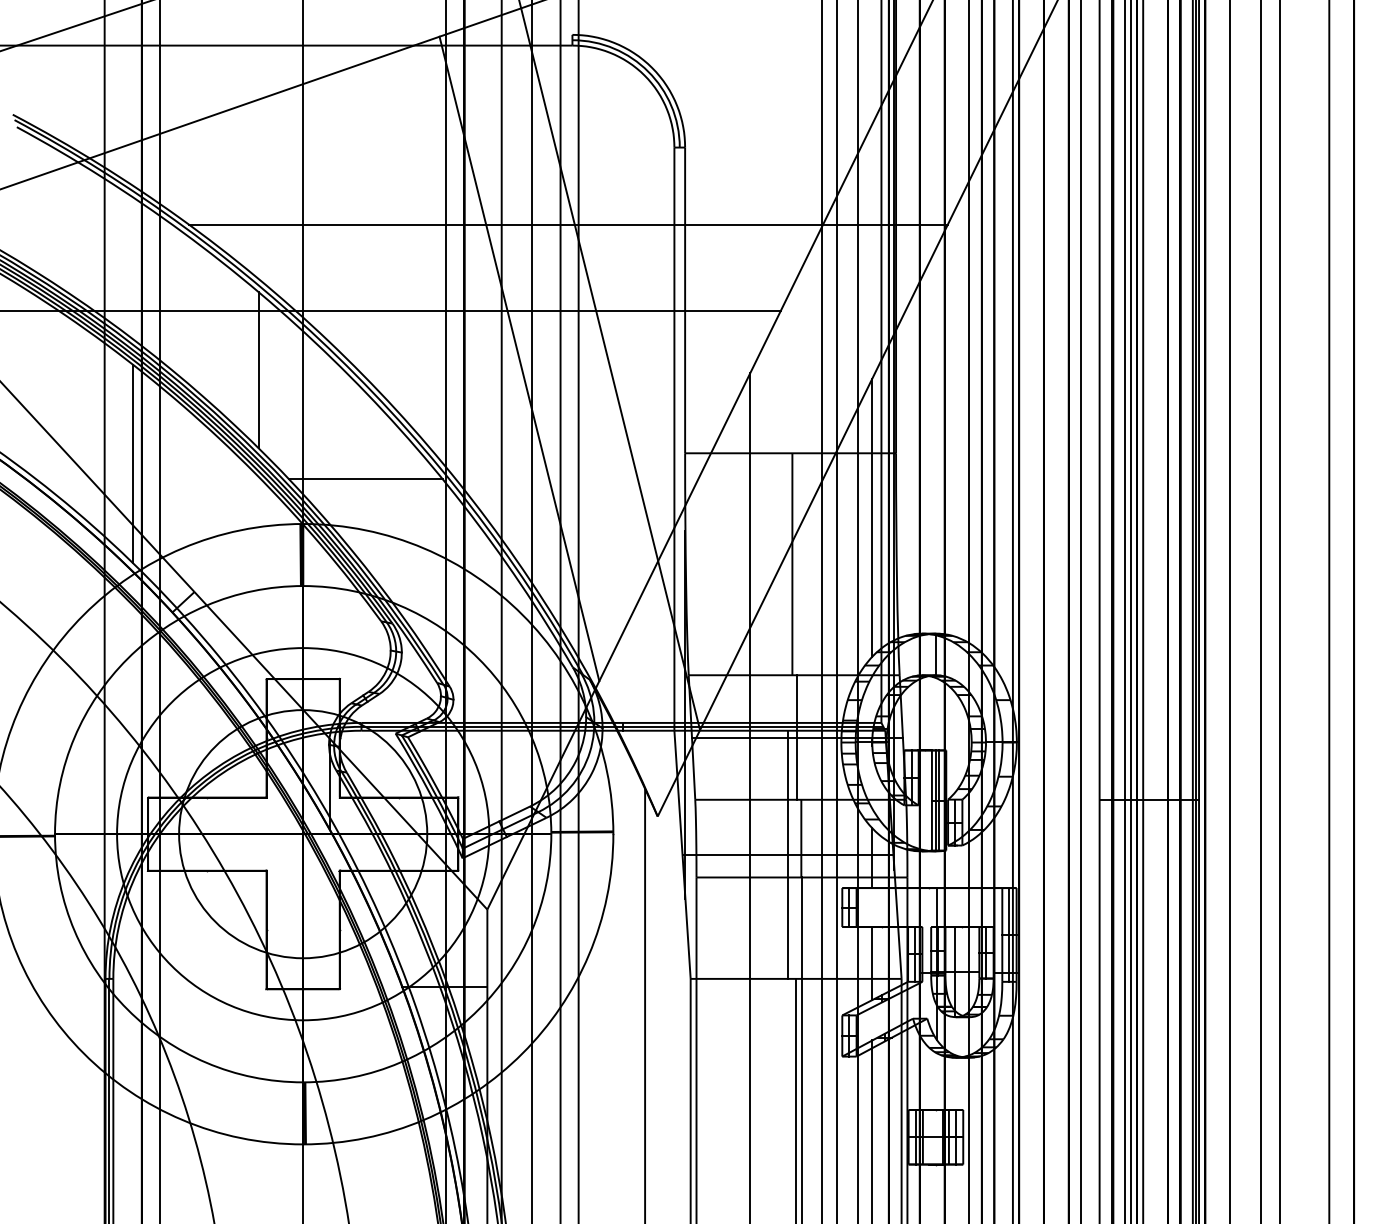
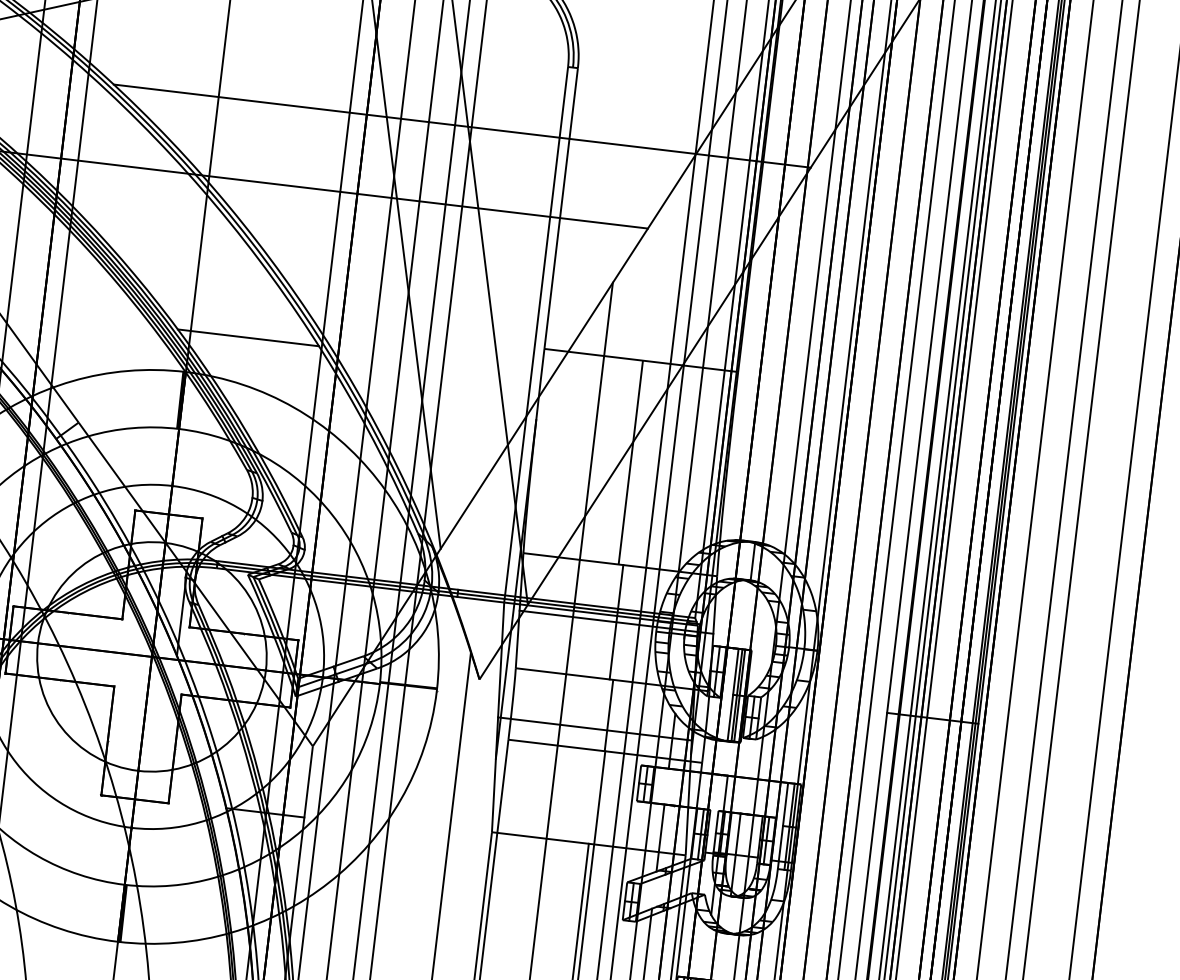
line: (258, 370) -> (161, 226), removed
line: (132, 463) -> (35, 297), removed
line: (872, 517) -> (709, 428), removed
line: (788, 854) -> (595, 728), removed

